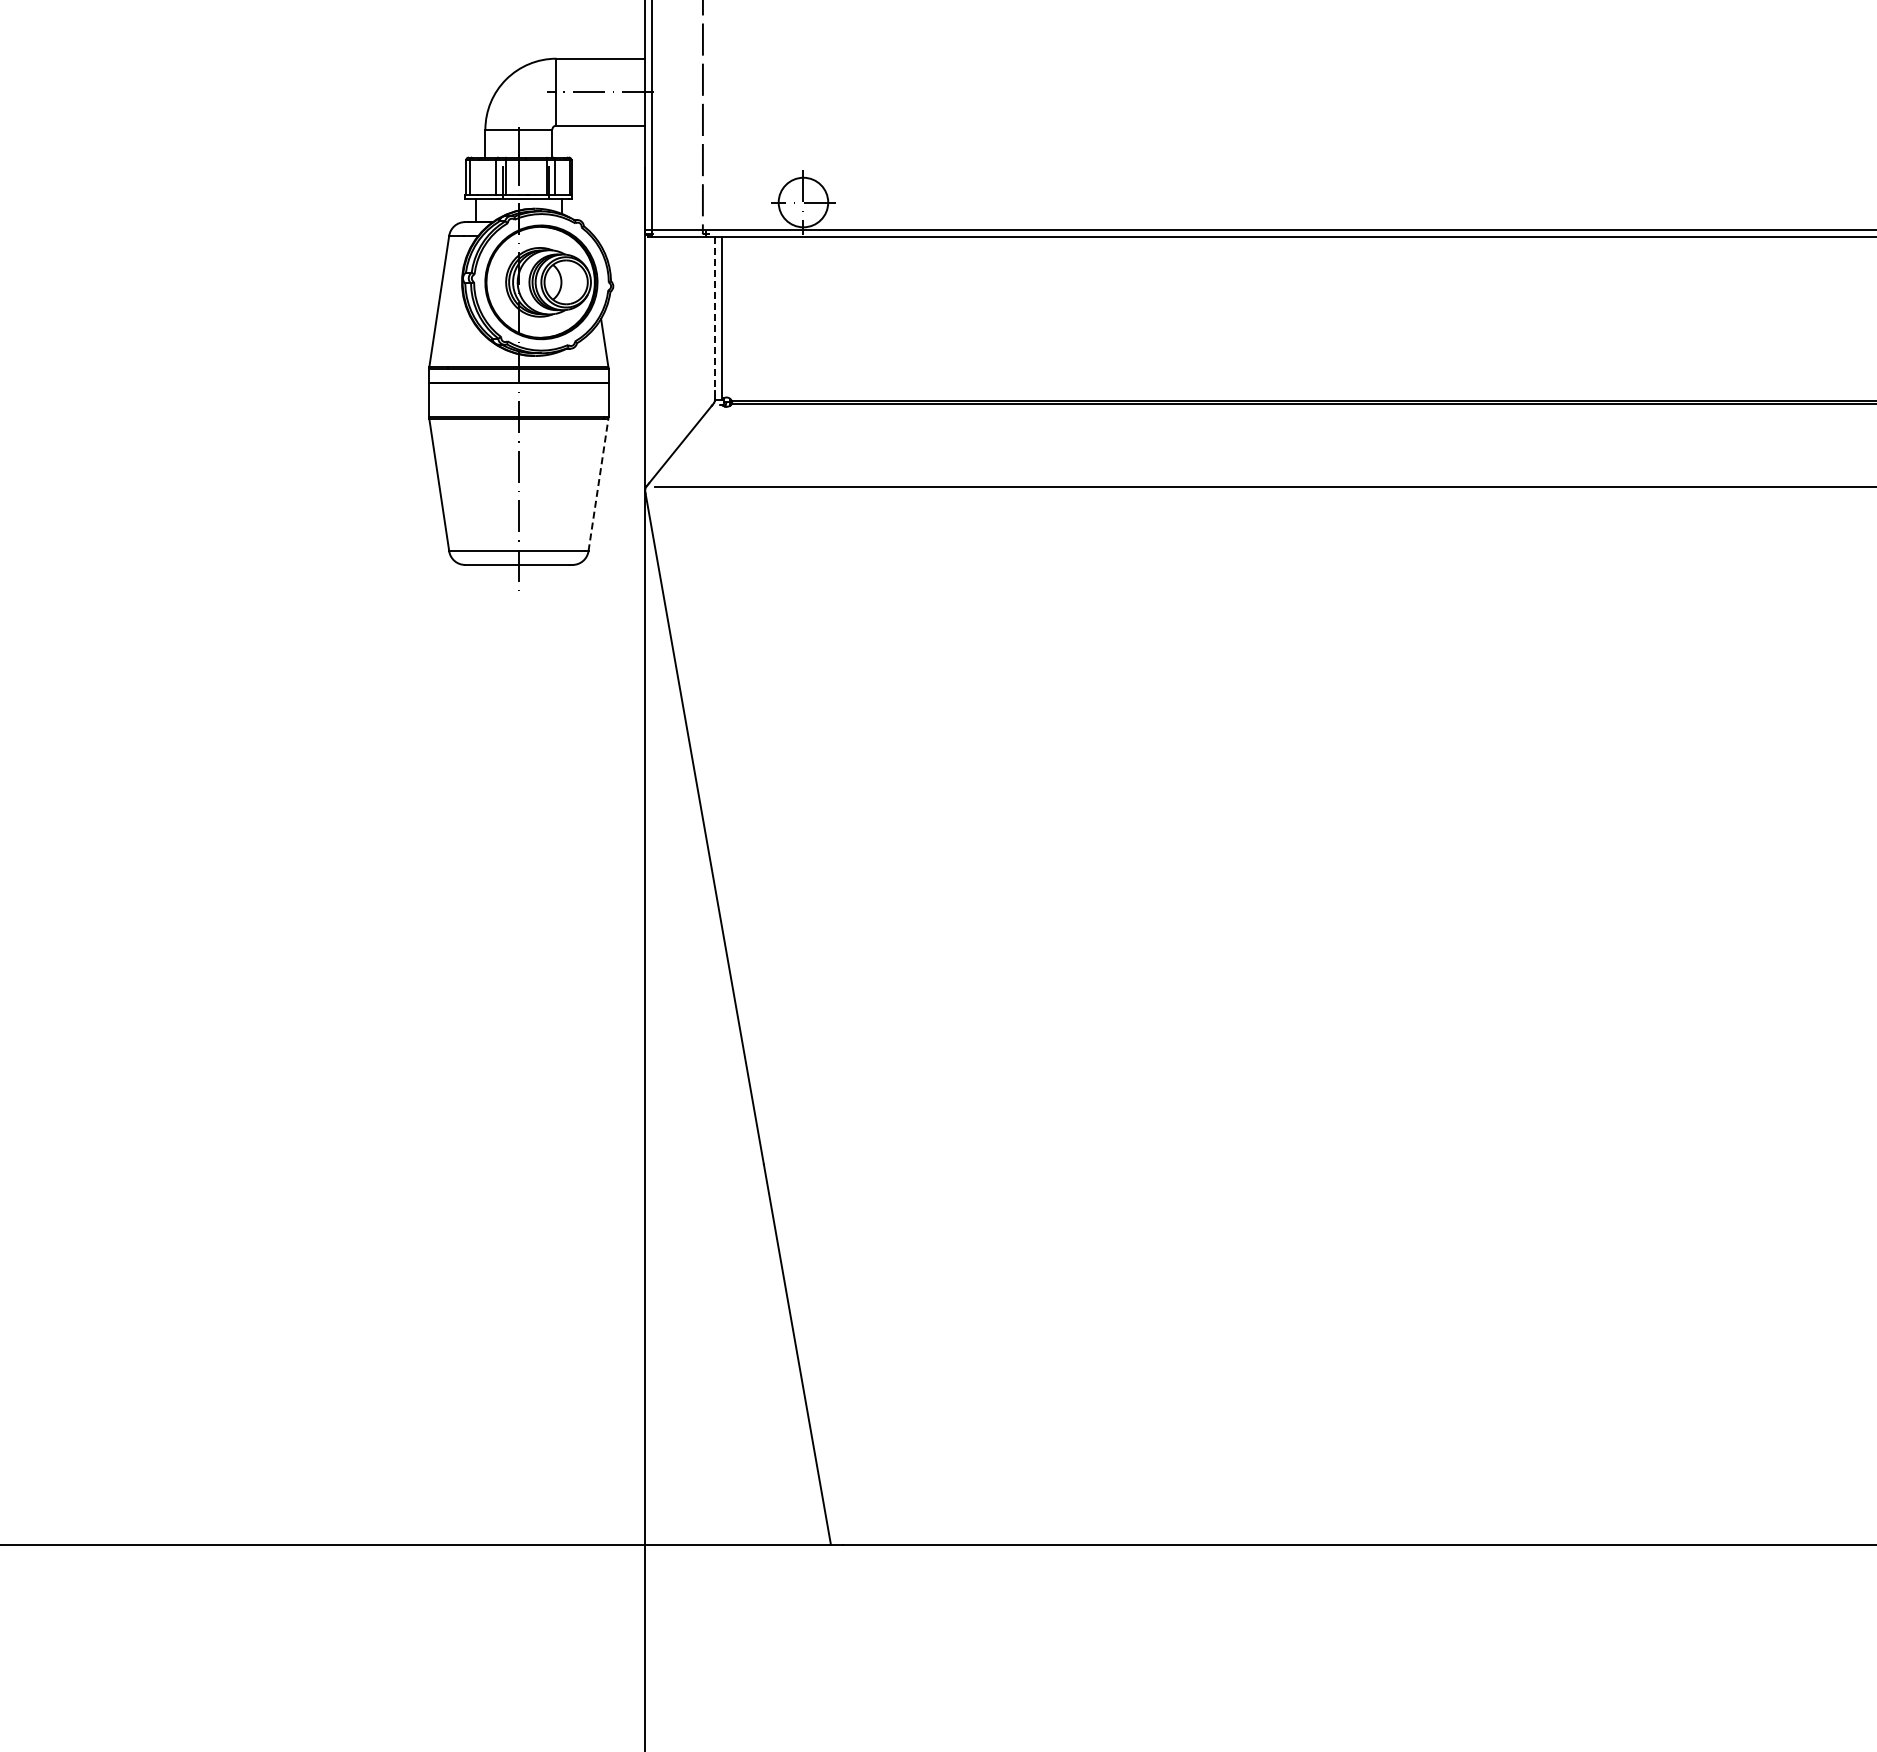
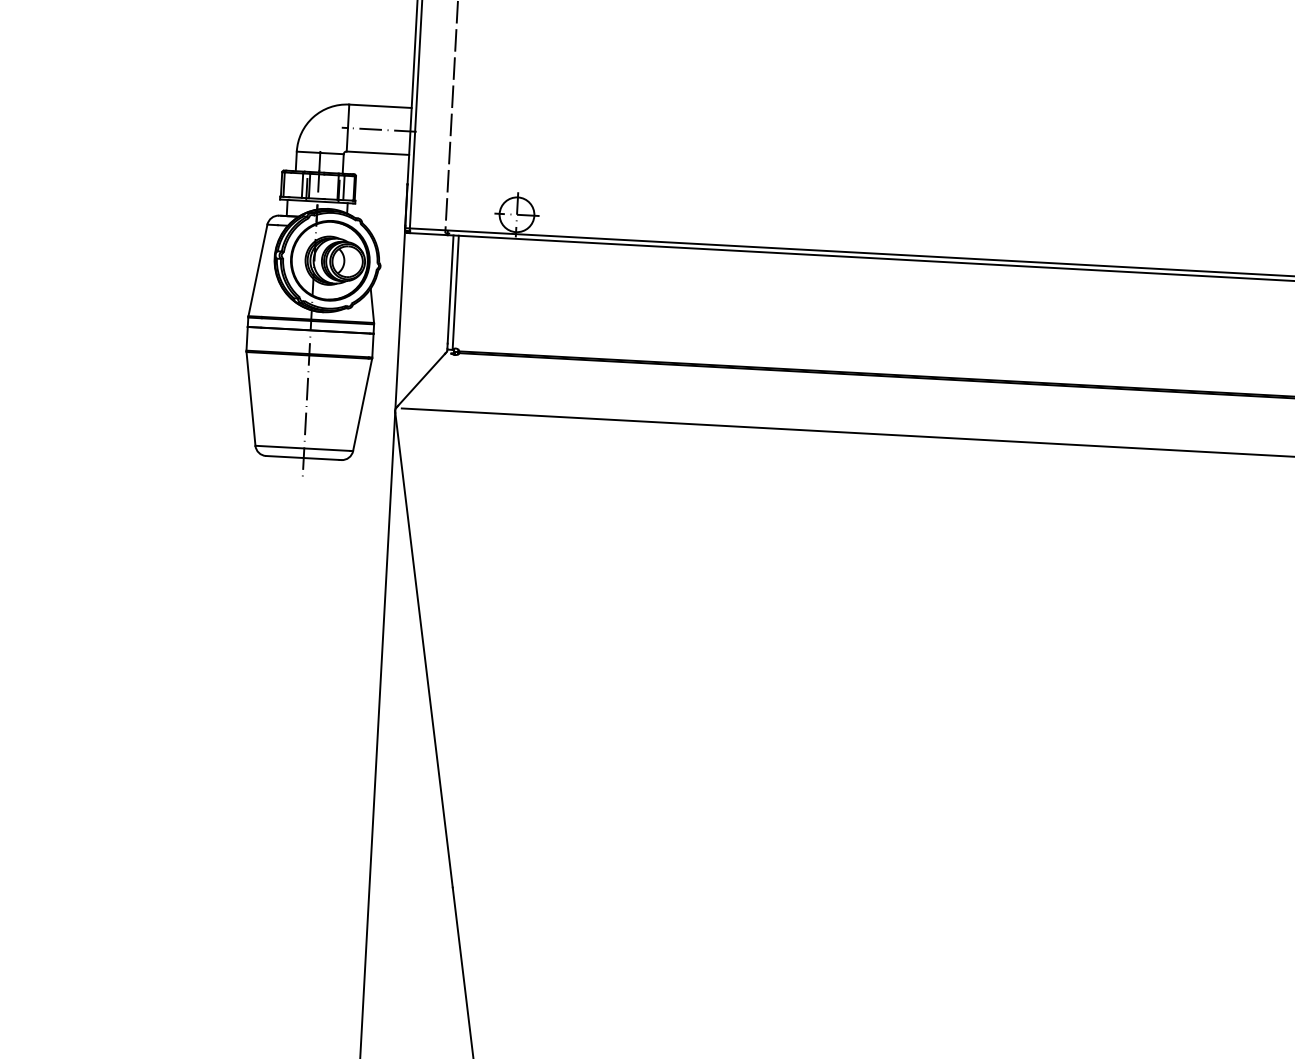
line: (714, 314) -> (450, 289), dashed -> solid
line: (598, 484) -> (362, 404), dashed -> solid

